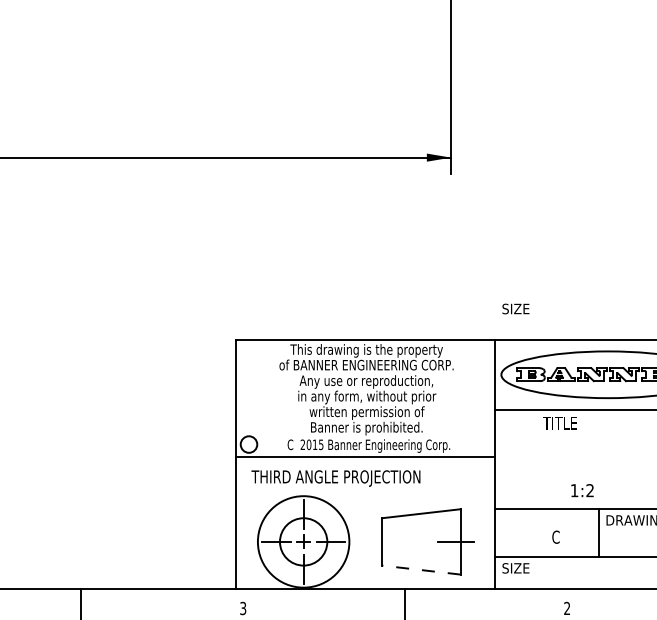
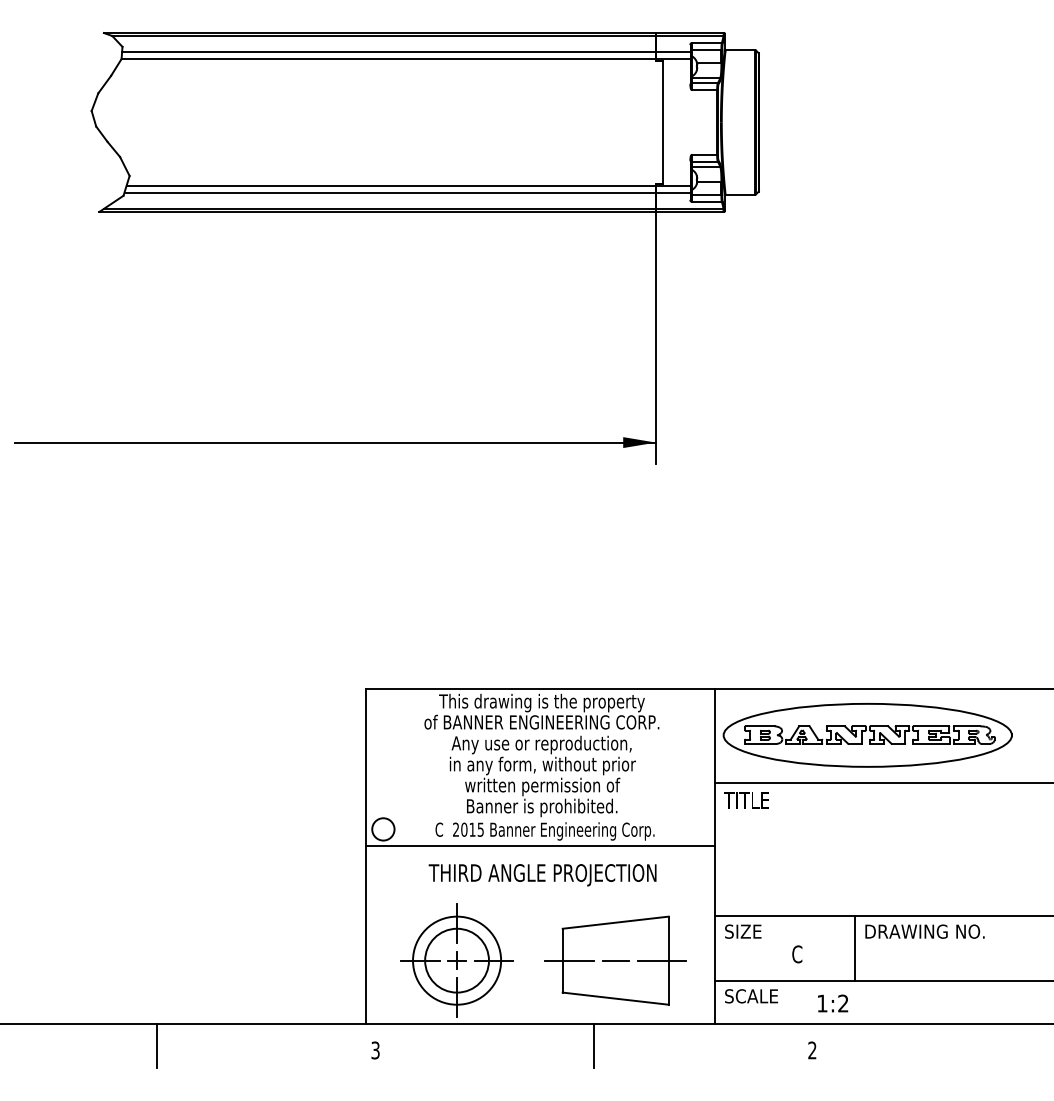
text: (516, 308) -> (743, 931), moved
text: (559, 423) -> (746, 800), moved
text: (335, 478) -> (542, 875), moved
text: (582, 490) -> (833, 1003), moved
circle: (303, 541) -> (457, 960), size x0.71
line: (387, 541) -> (569, 960), added
line: (421, 541) -> (615, 960), added
text: (525, 568) -> (756, 996), SIZE -> SCALE
line: (421, 569) -> (615, 998), dashed -> solid

